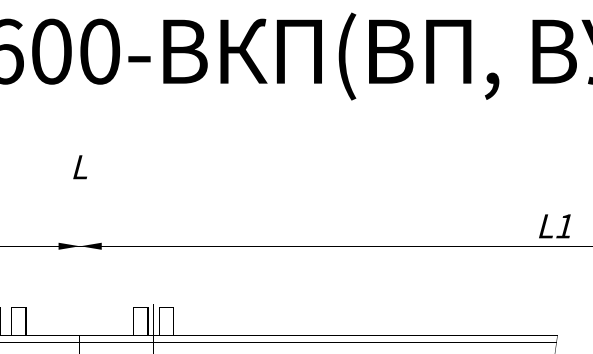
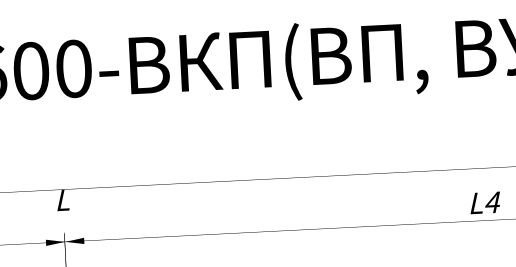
text: (79, 167) -> (62, 200), moved
text: (564, 226) -> (492, 202), L1 -> L4

